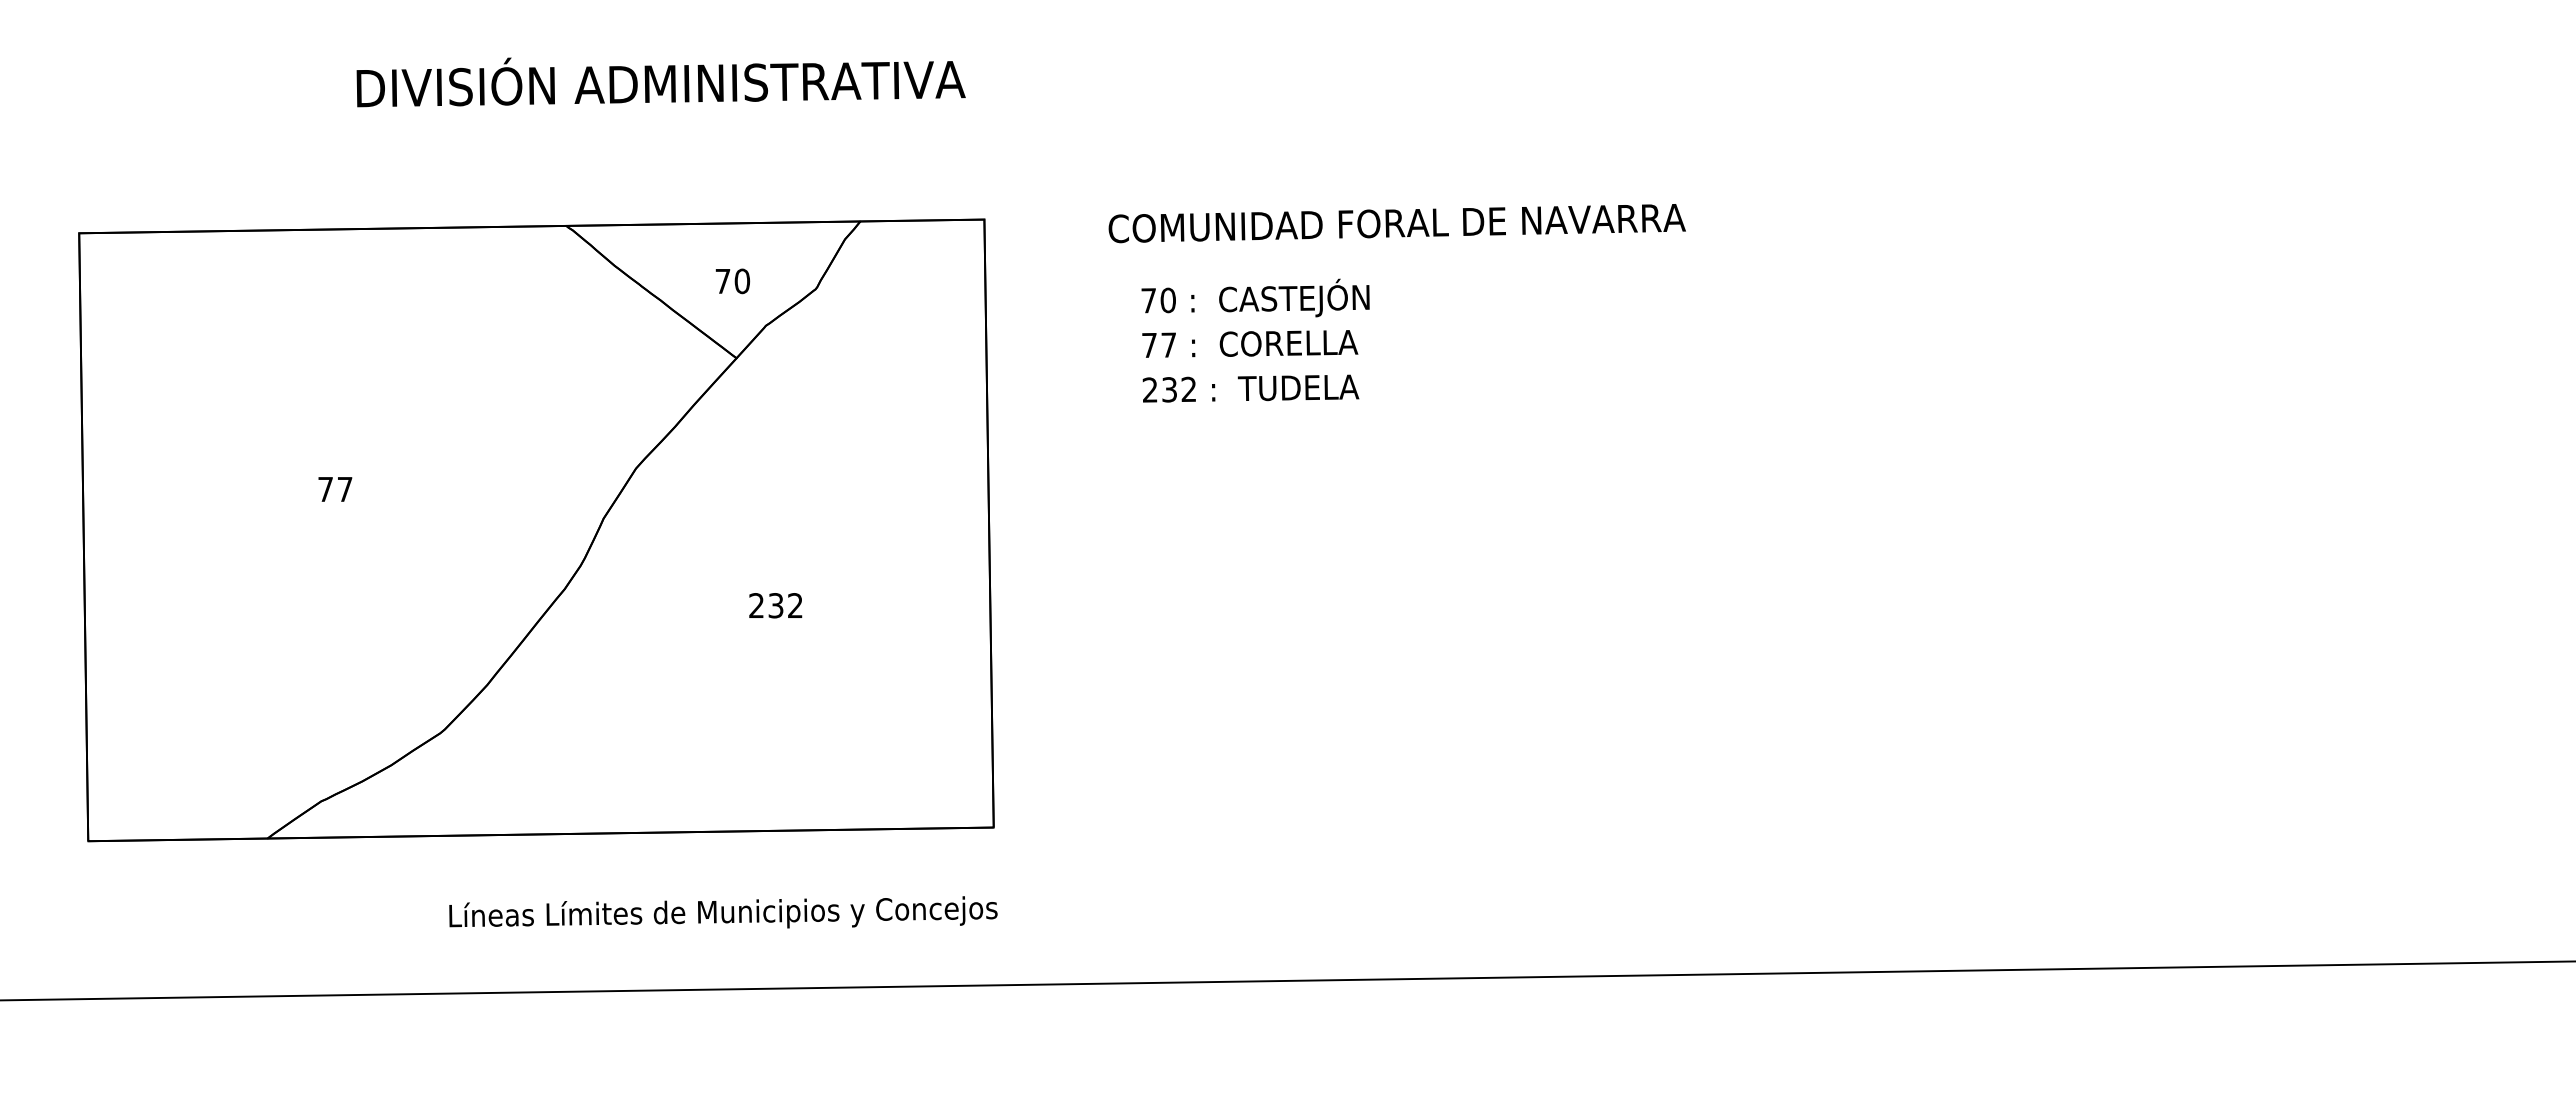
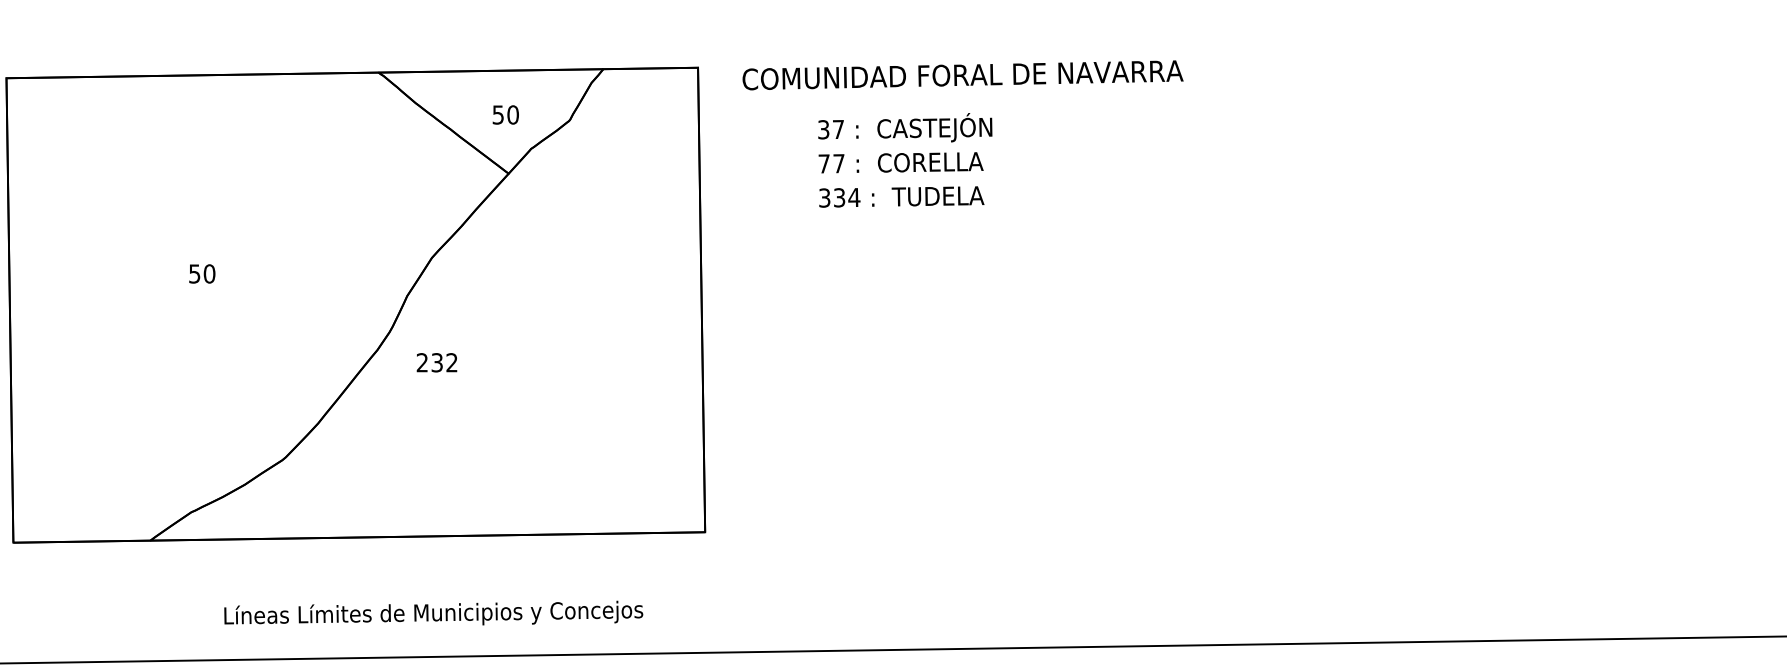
text: (1396, 223) -> (962, 75), moved
text: (722, 281) -> (497, 115), 70 -> 50
text: (1158, 300) -> (831, 129), 70 -> 37
text: (1169, 389) -> (839, 197), 232 -> 334
text: (335, 489) -> (202, 273), 77 -> 50
text: (775, 605) -> (436, 362), moved
text: (723, 912) -> (433, 613), moved

